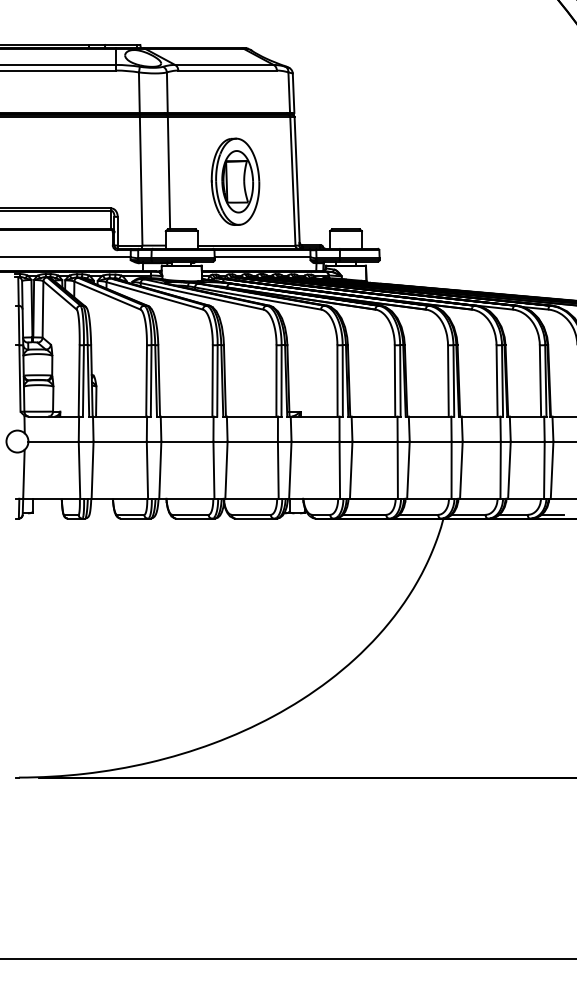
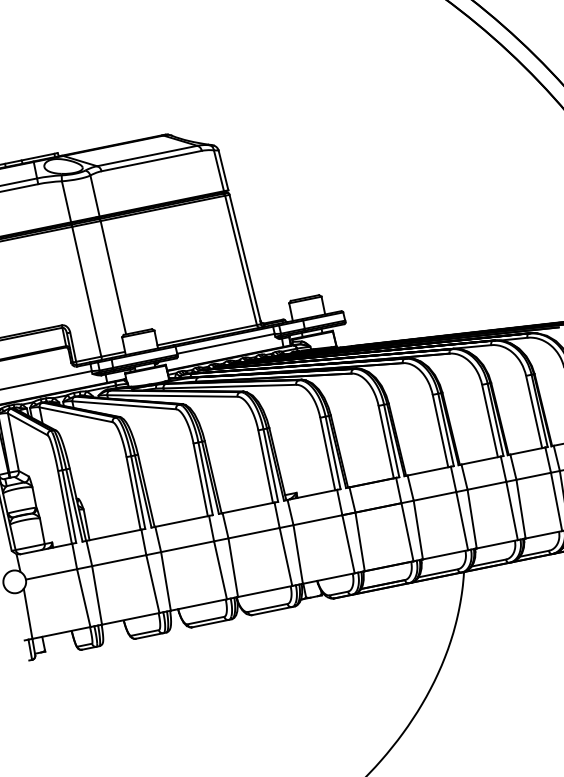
part: (235, 181) -> (182, 272), removed

